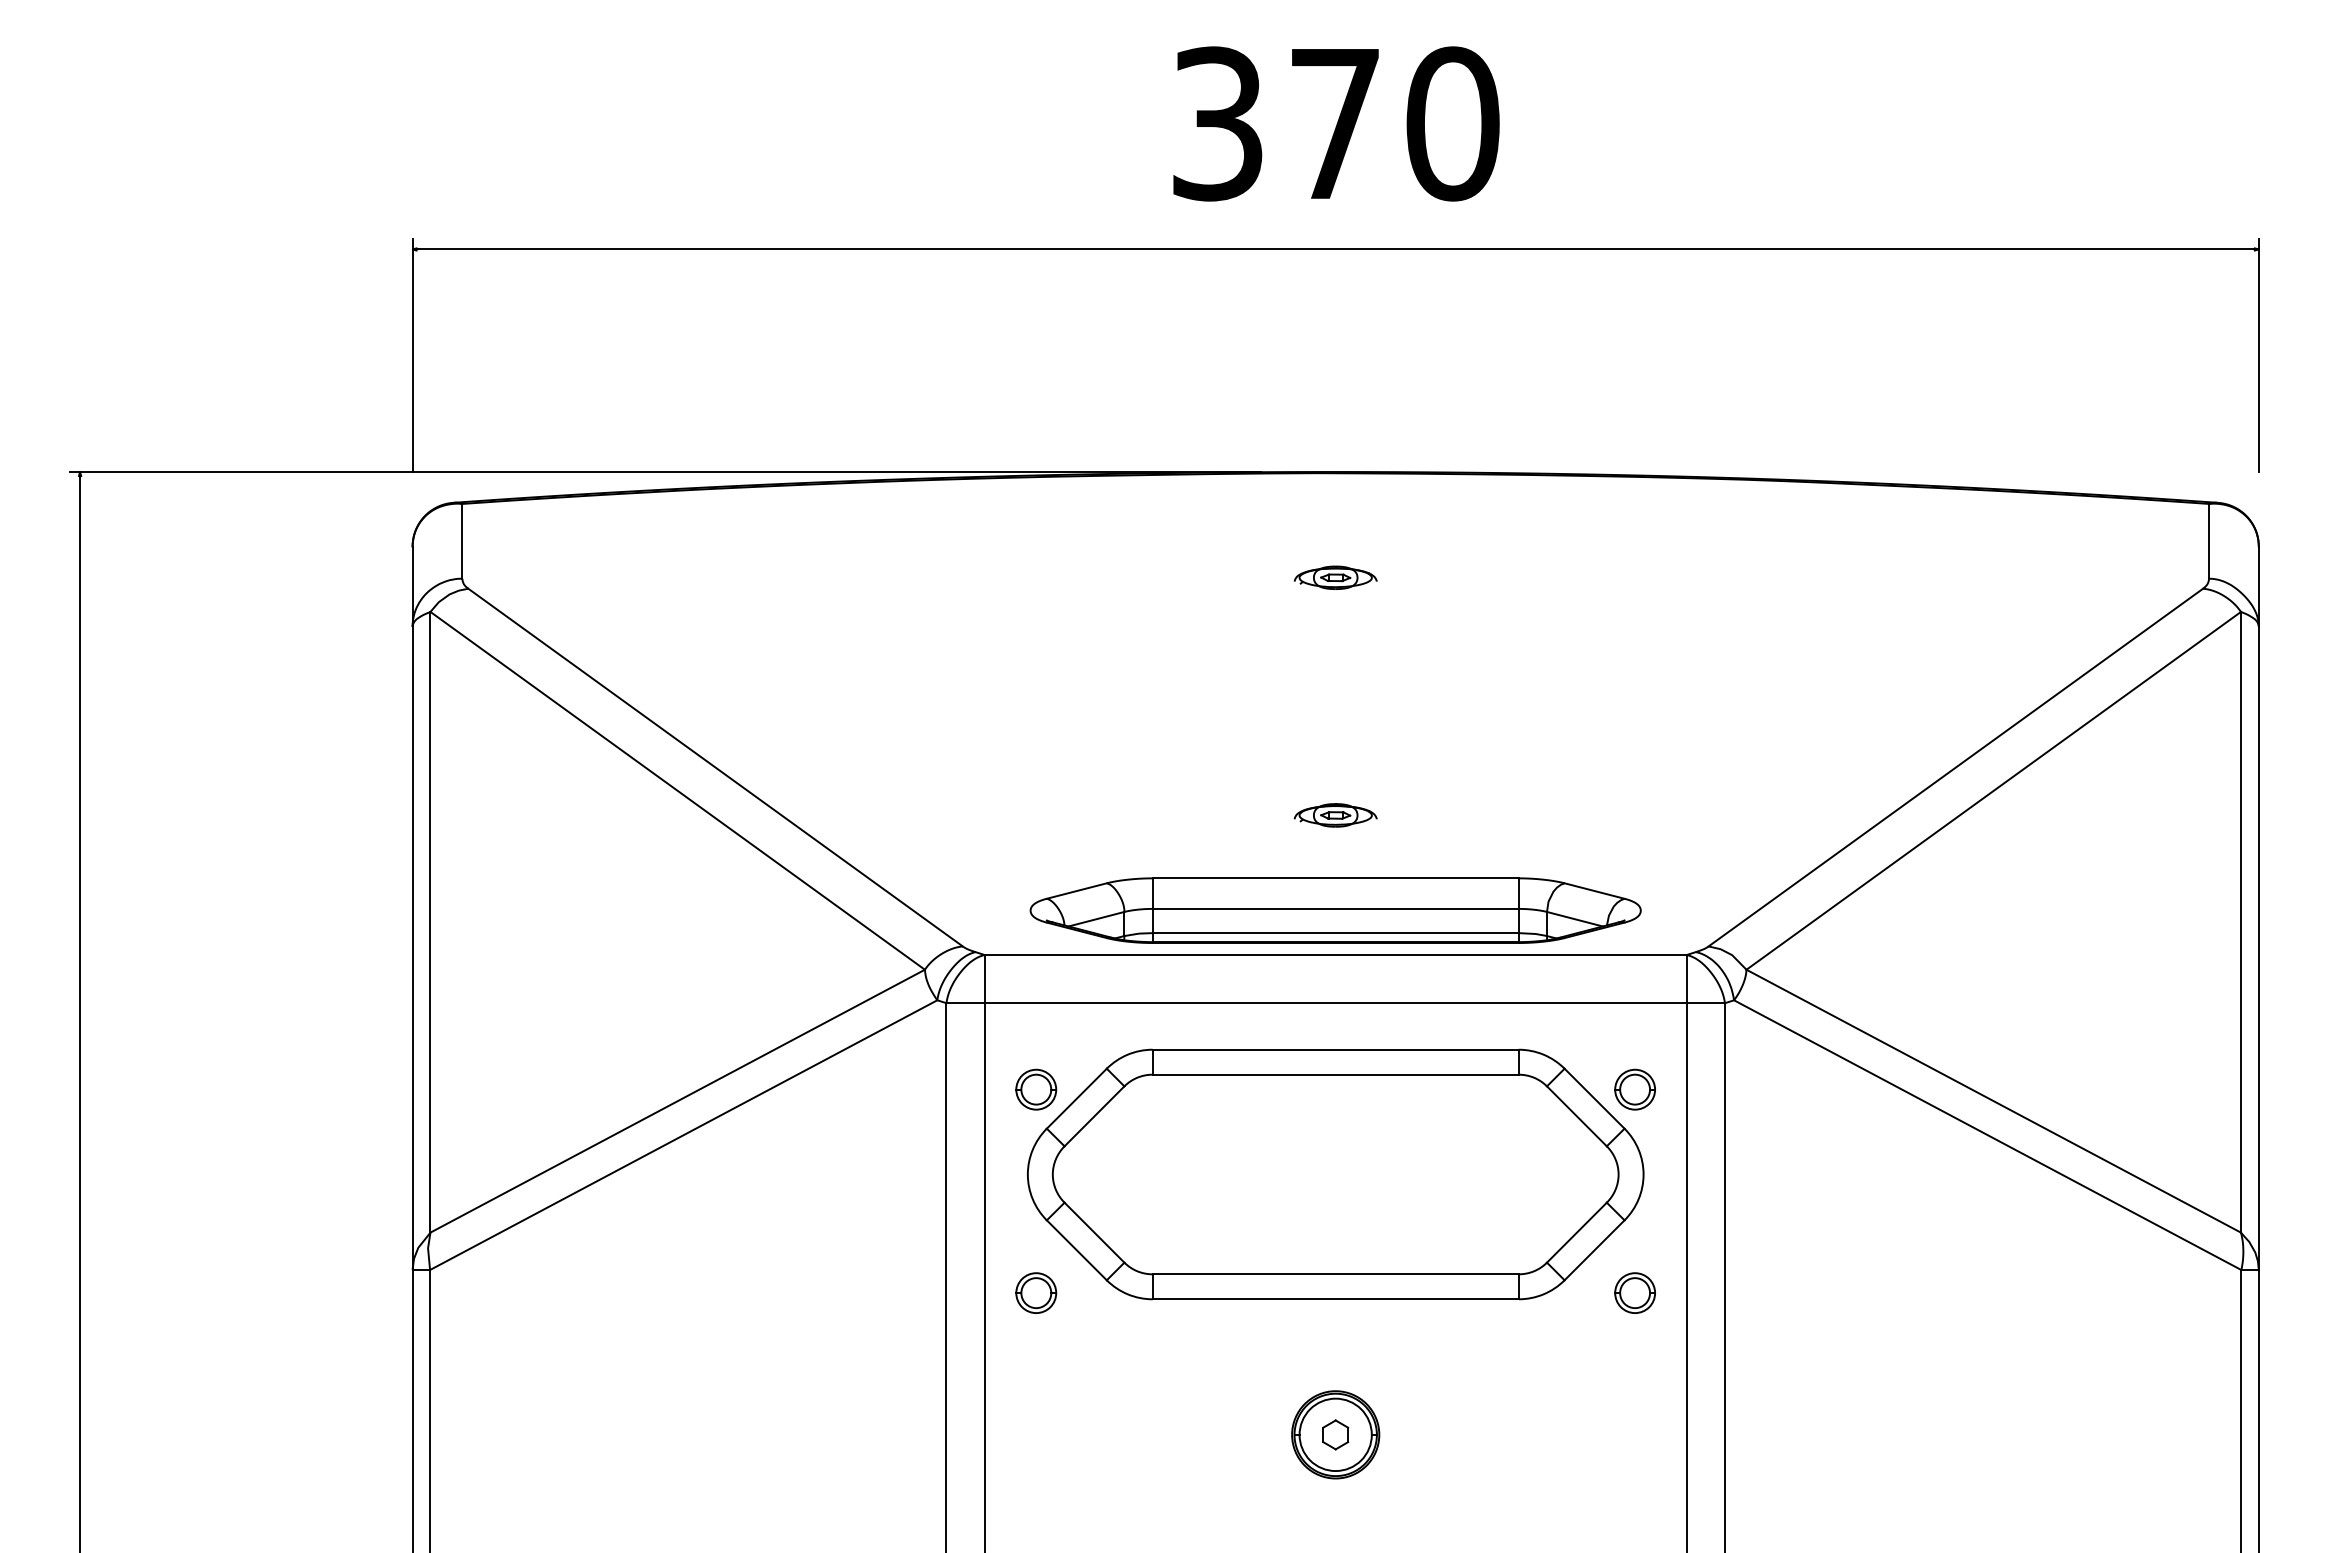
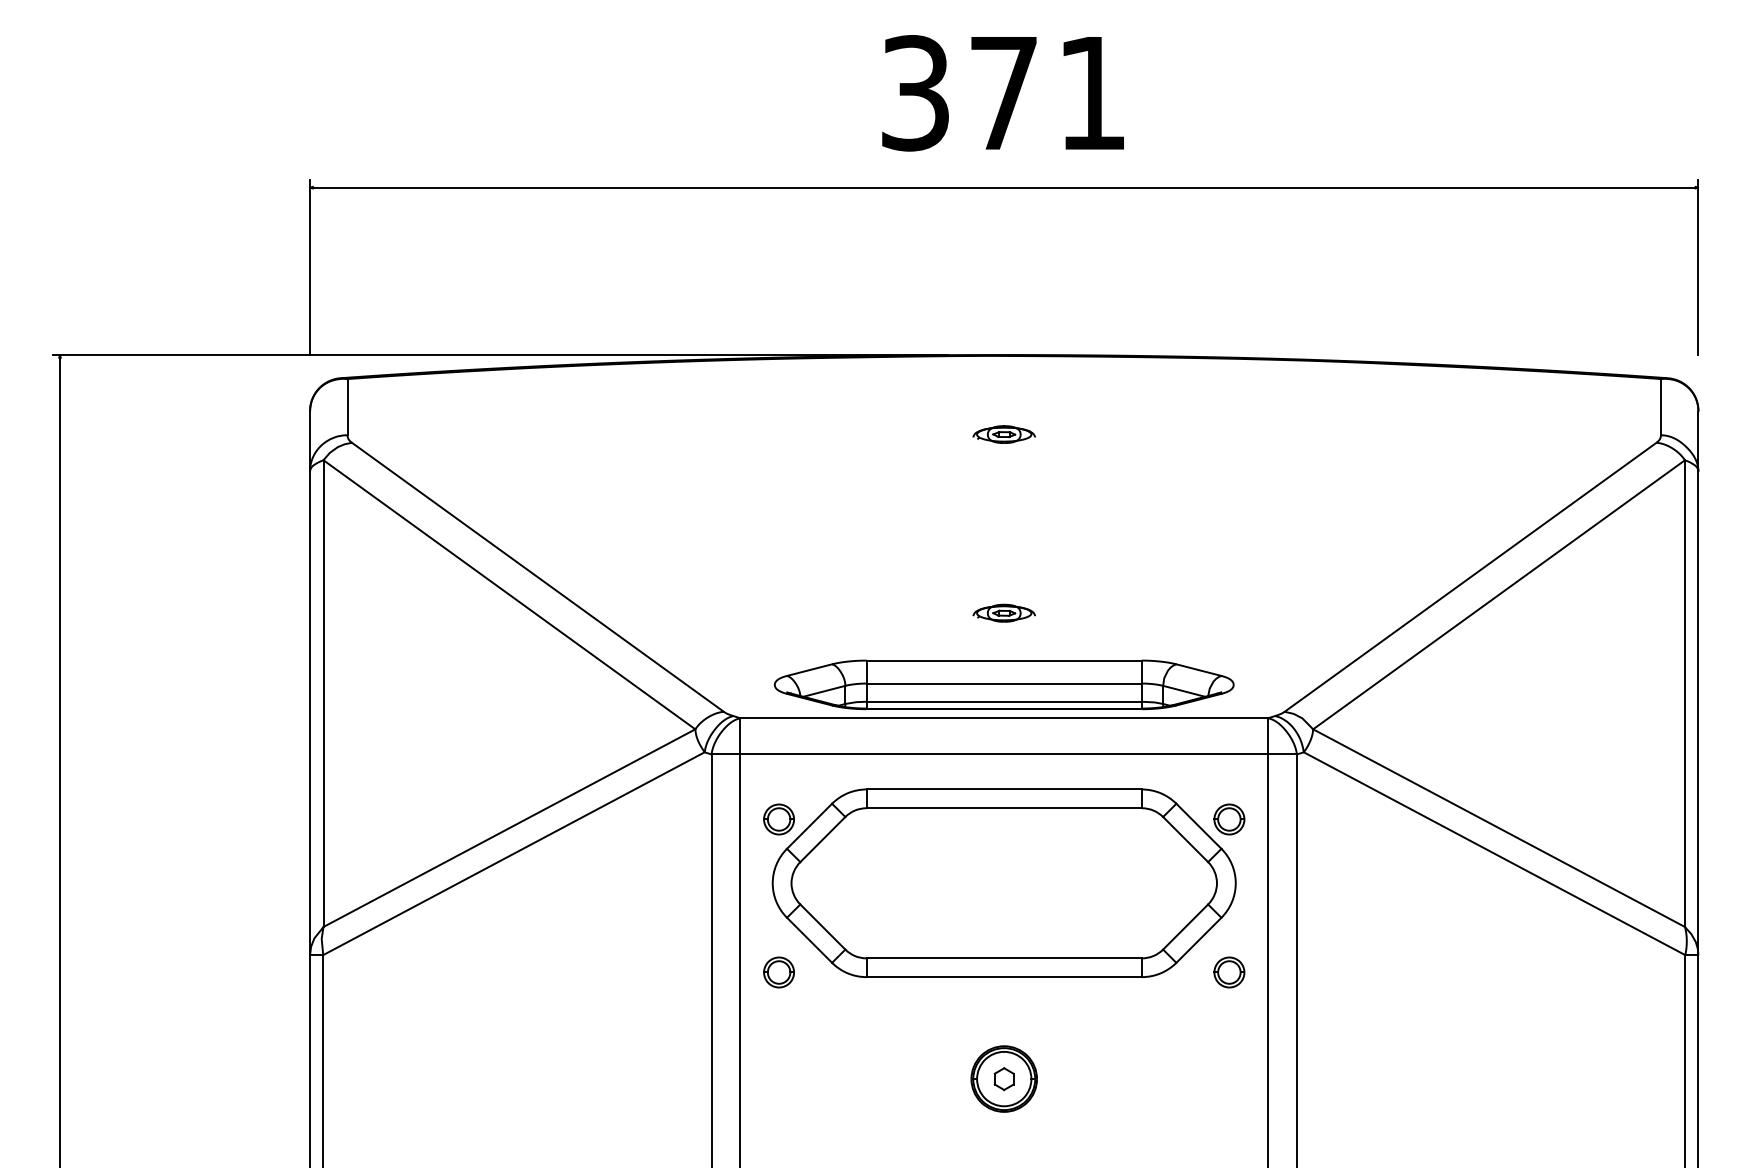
text: (1453, 124) -> (1092, 93), 370 -> 371

